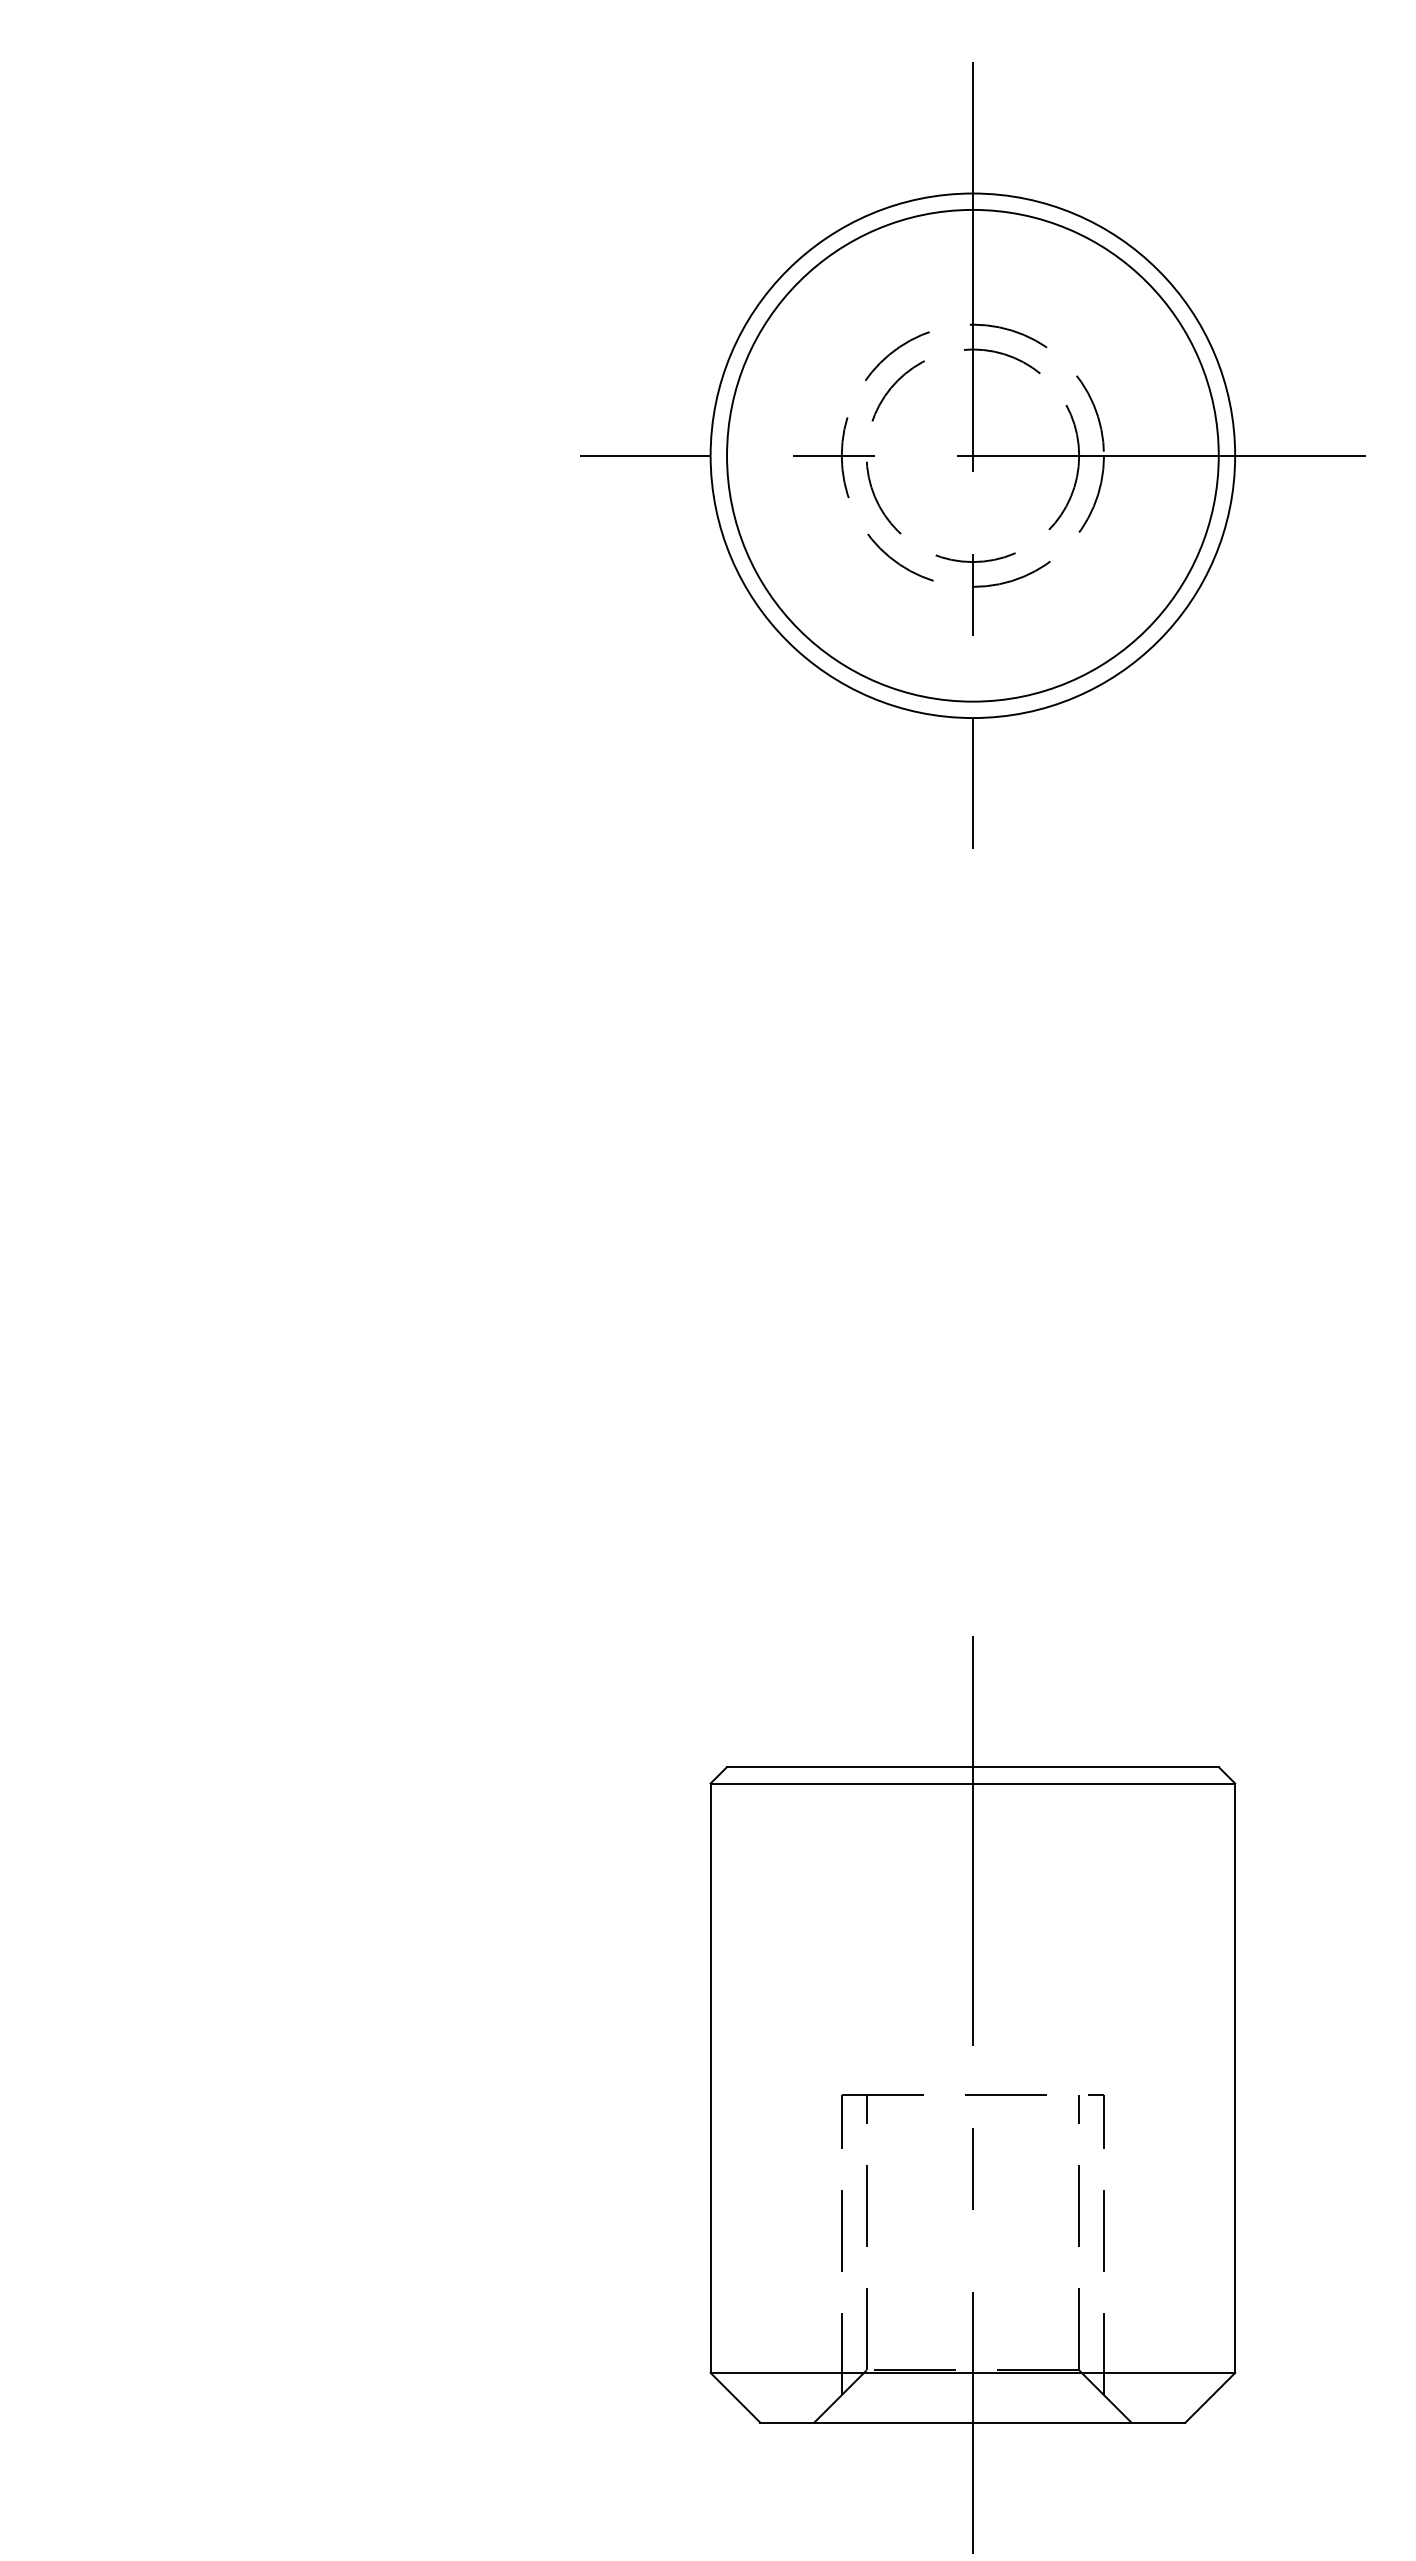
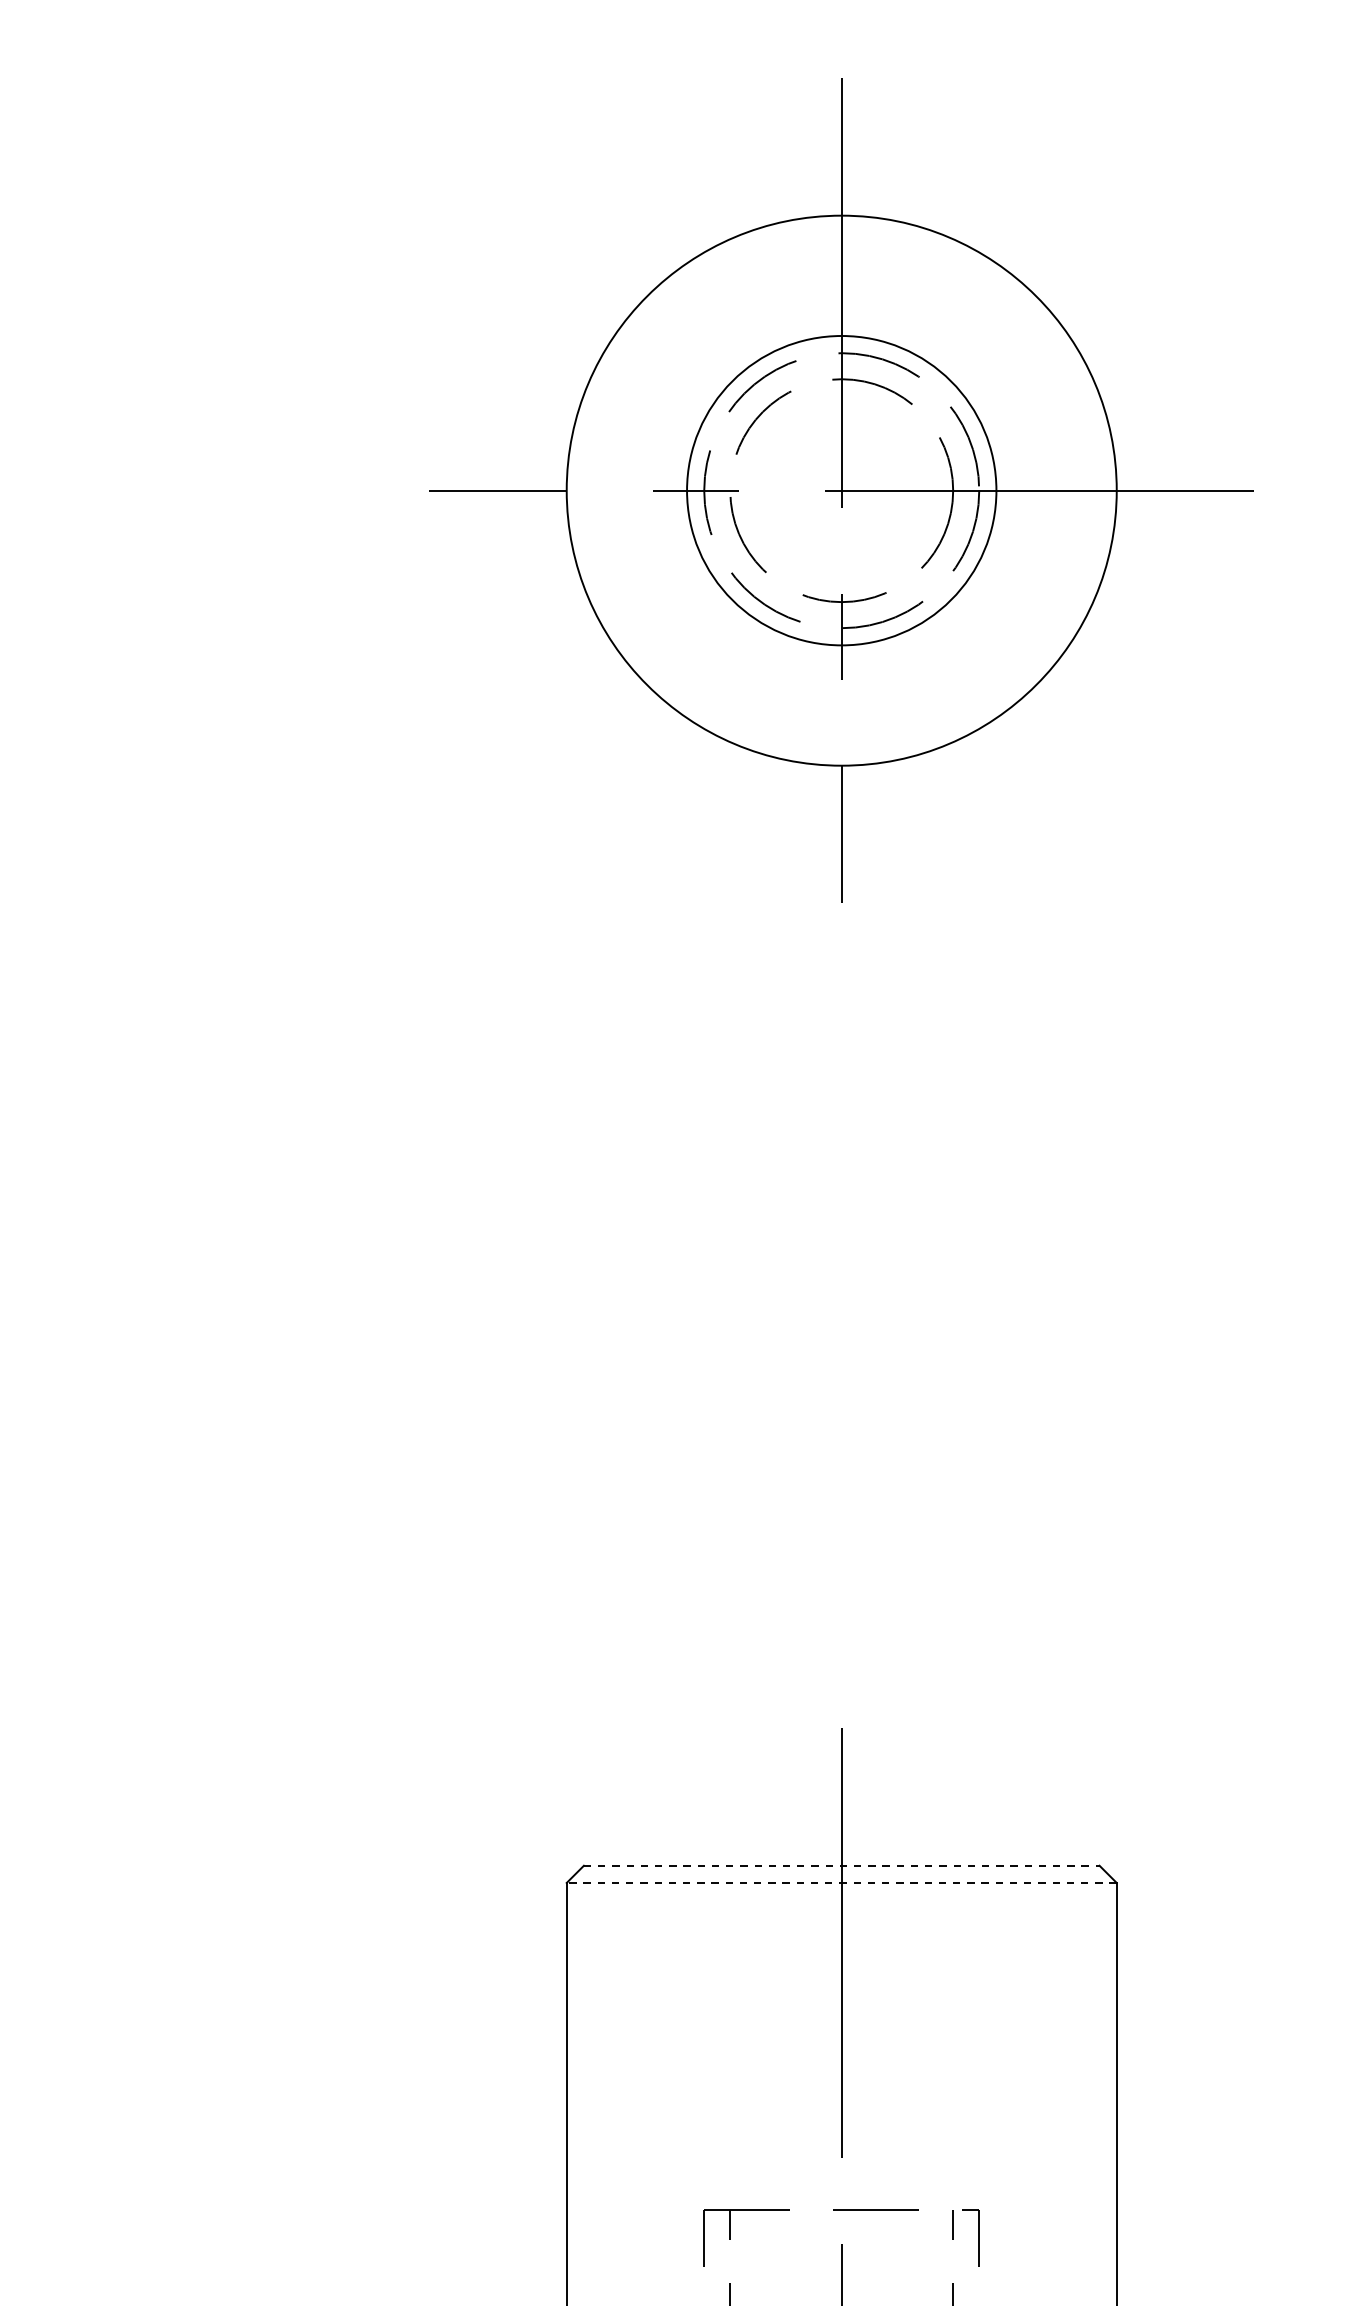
circle: (972, 455) -> (841, 490), size x0.6
line: (972, 1767) -> (841, 1866), solid -> dashed
line: (972, 1783) -> (841, 1882), solid -> dashed

